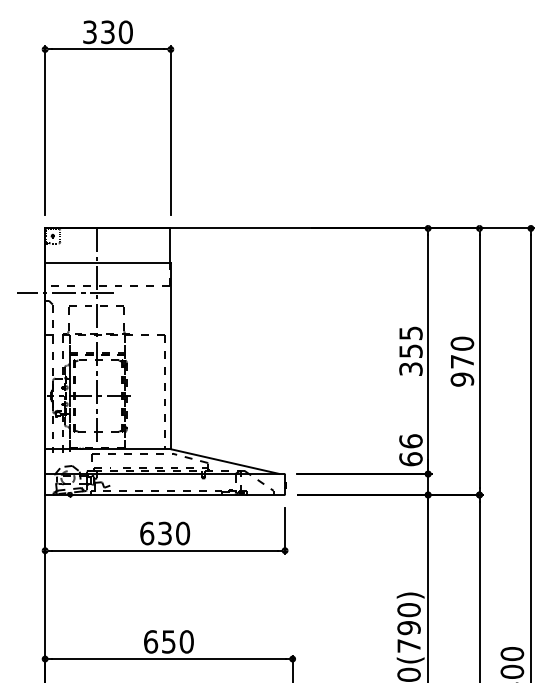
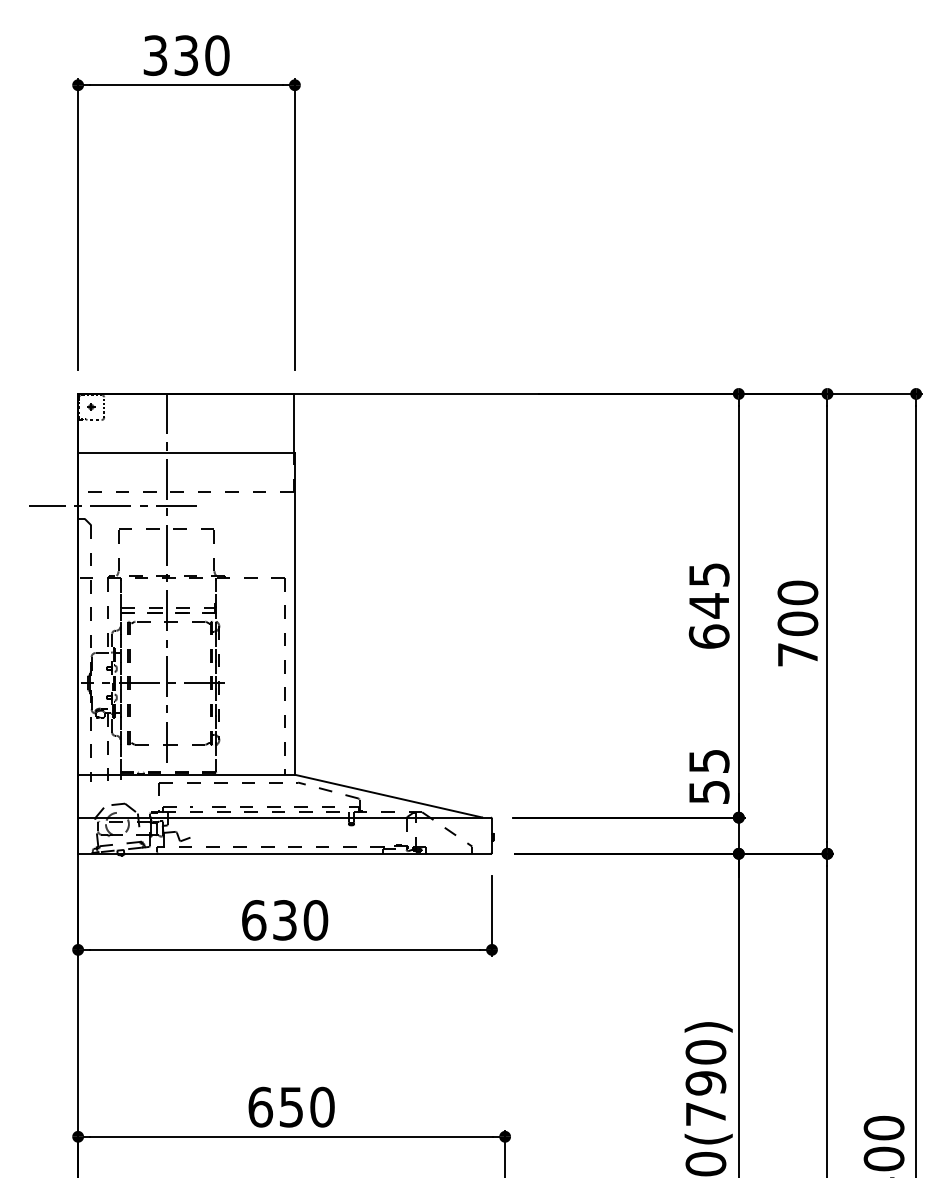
text: (410, 359) -> (708, 620), 355 -> 645
text: (462, 370) -> (798, 639), 970 -> 700
text: (410, 450) -> (708, 777), 66 -> 55

